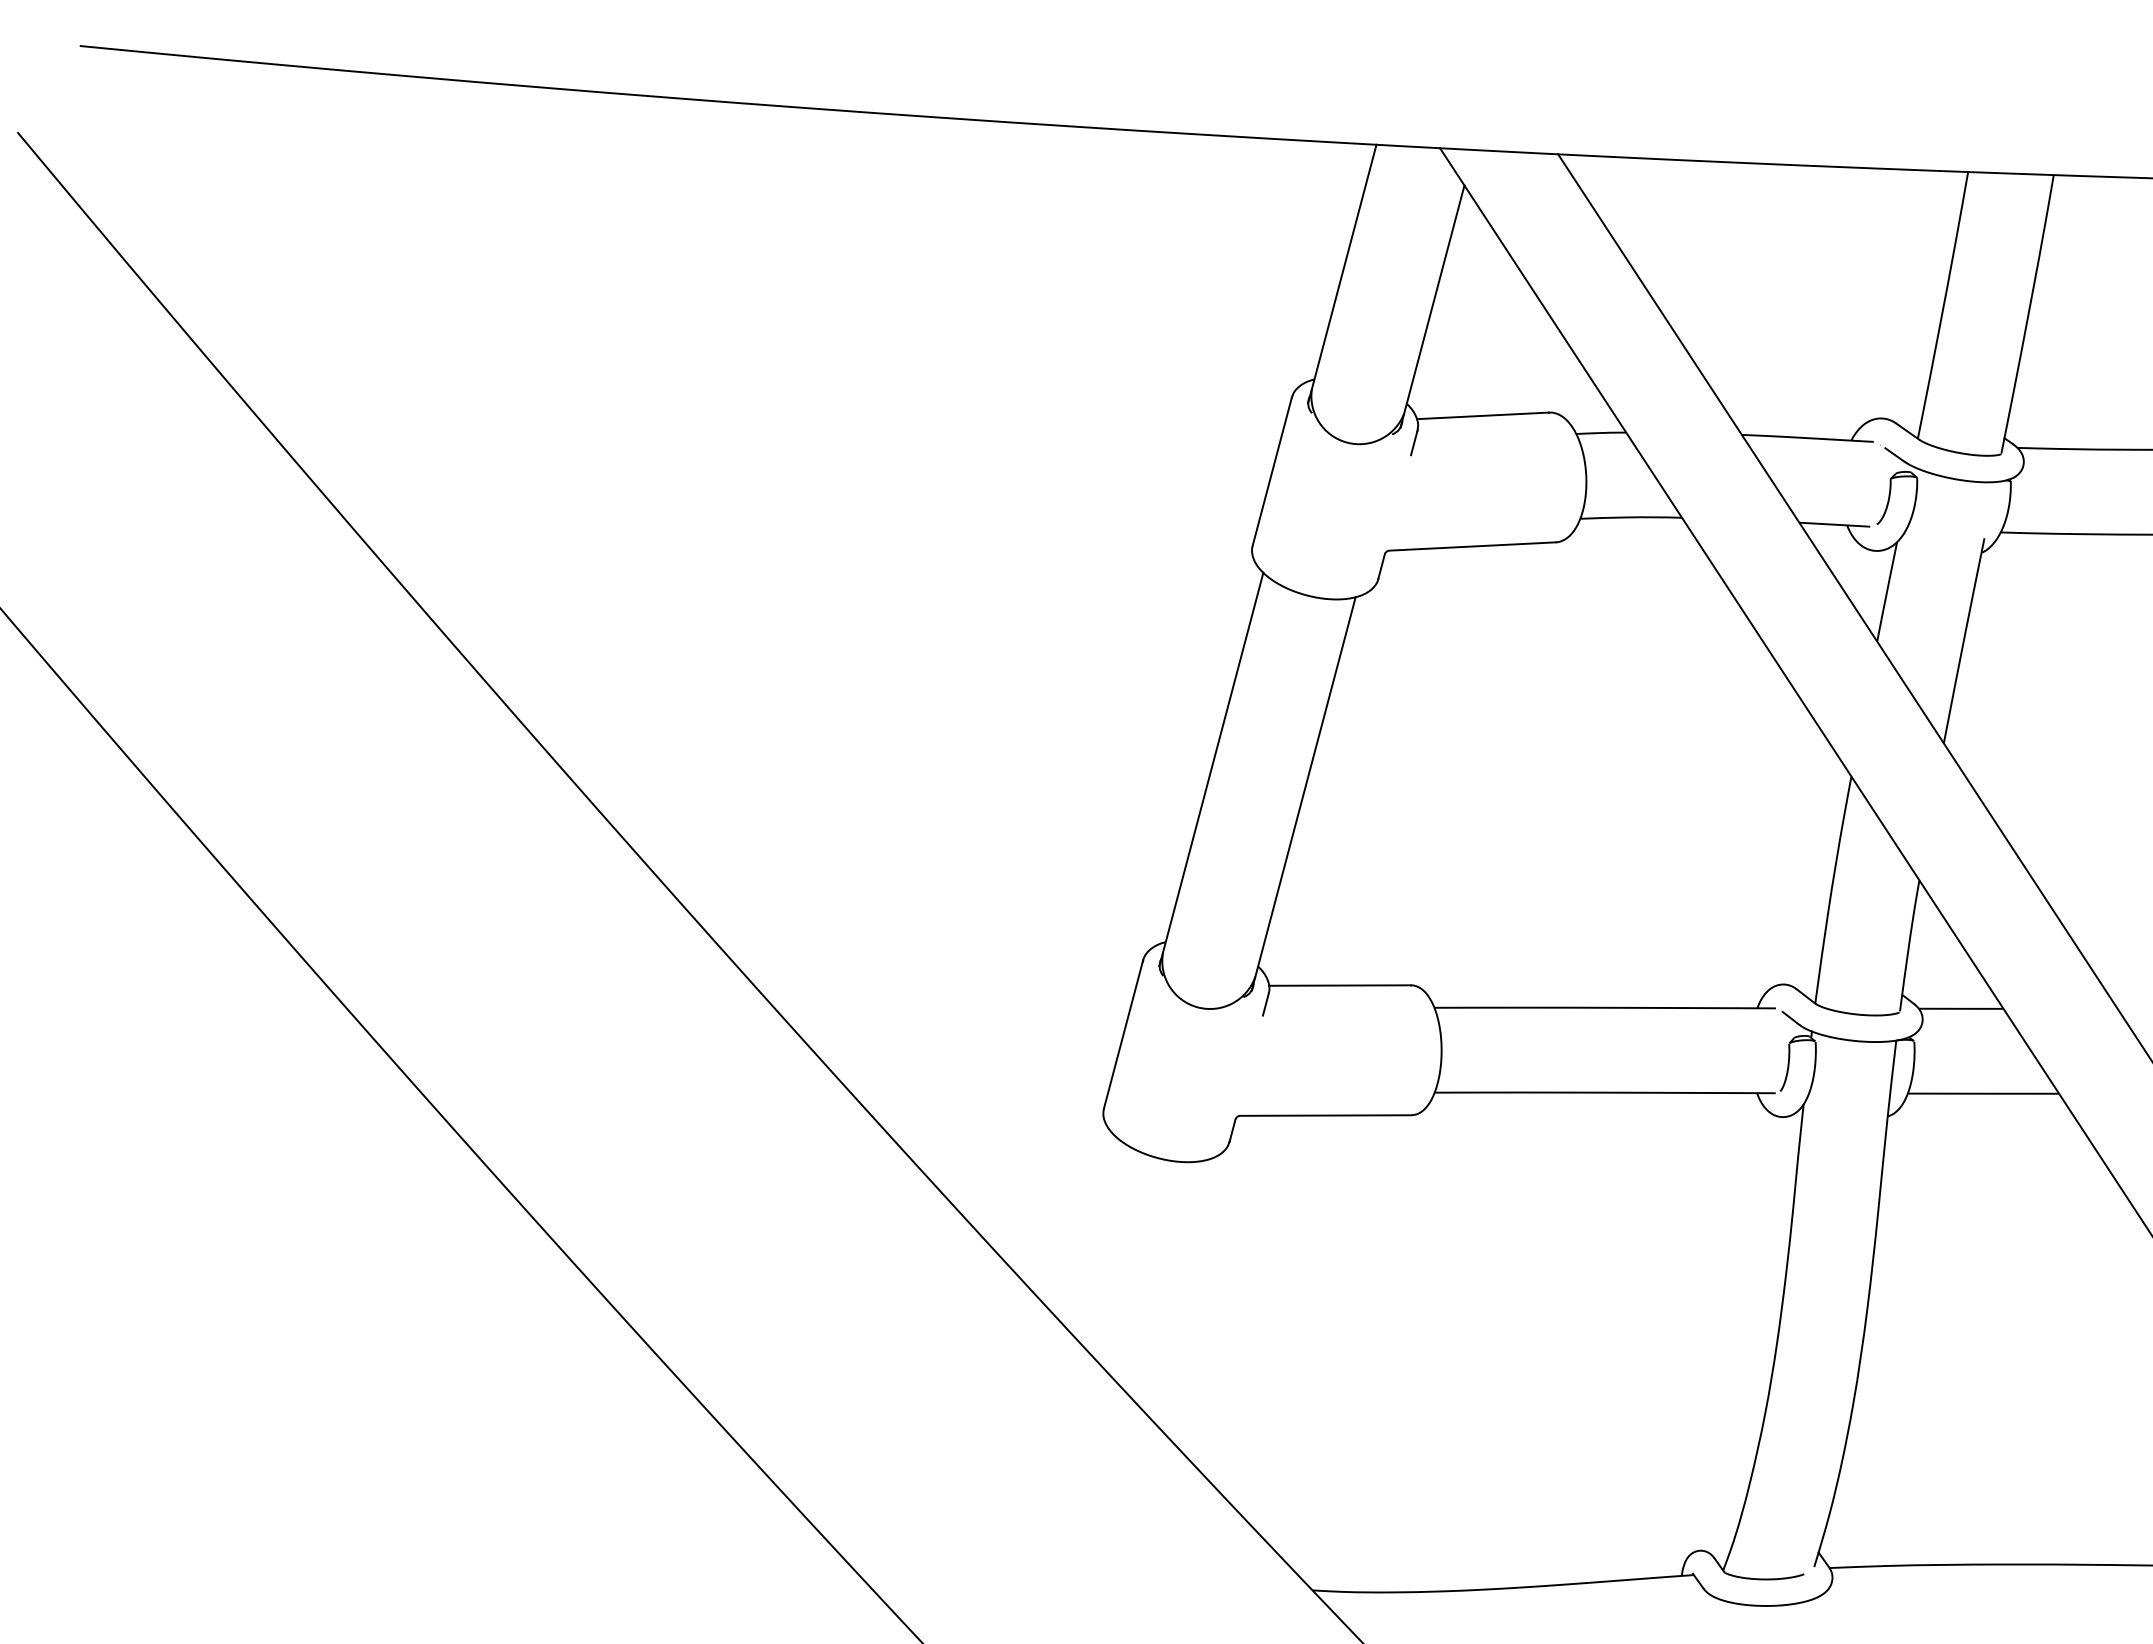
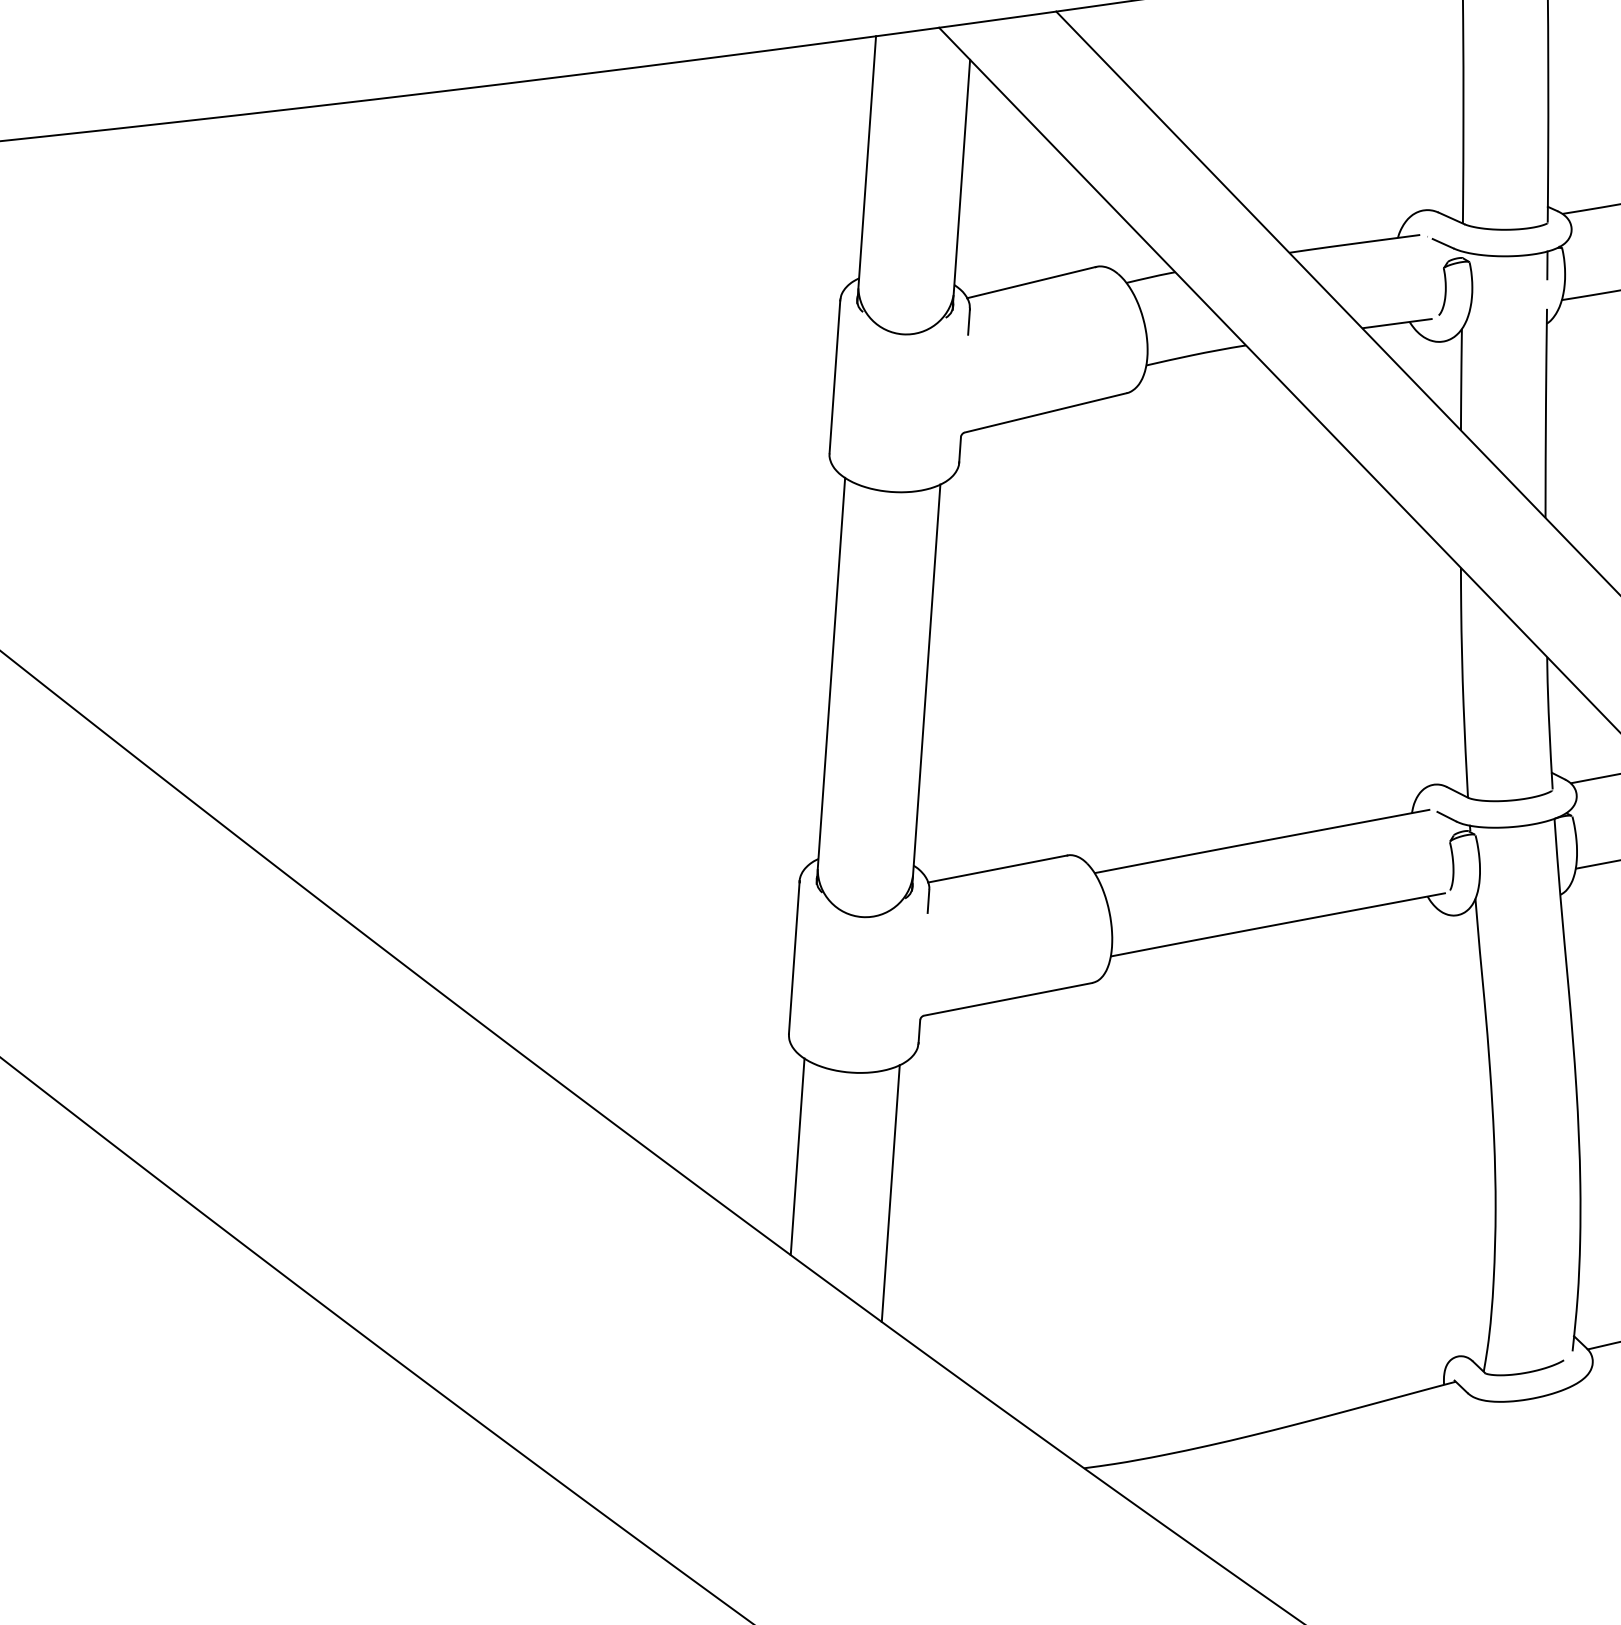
line: (1992, 495) -> (1546, 265), added
line: (1089, 1230) -> (797, 1156), added
line: (1173, 1283) -> (890, 1192), added

